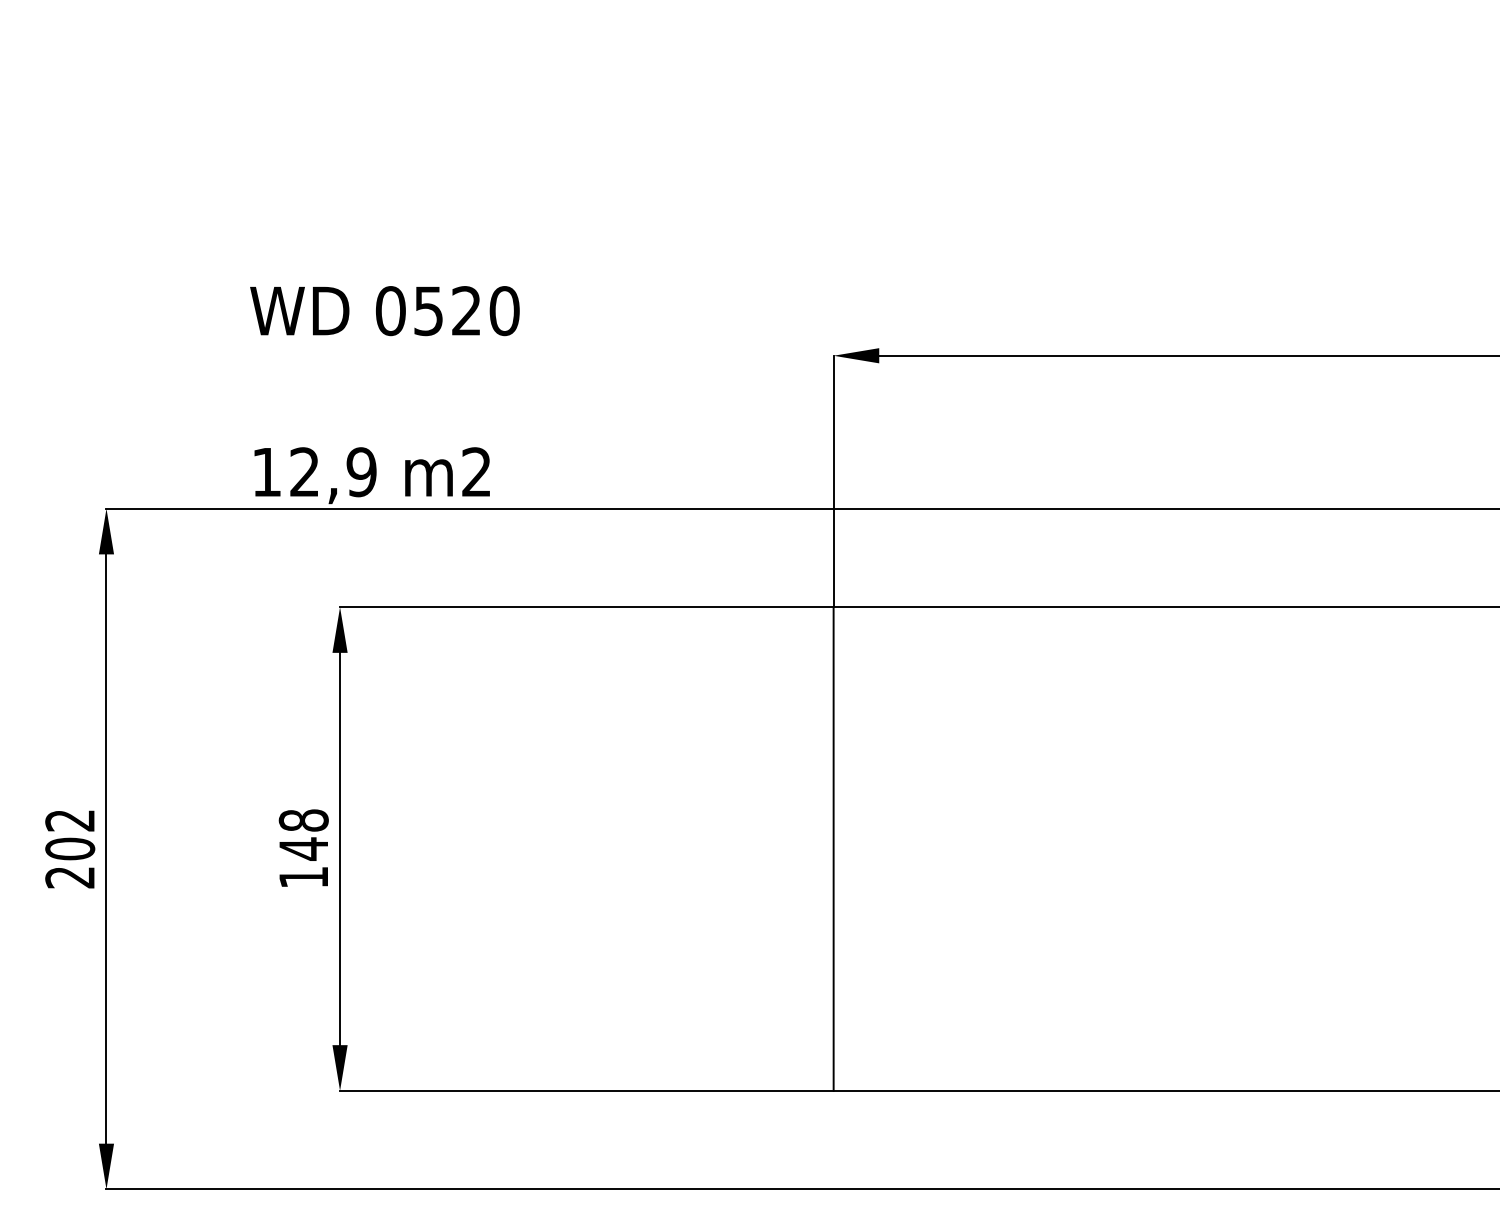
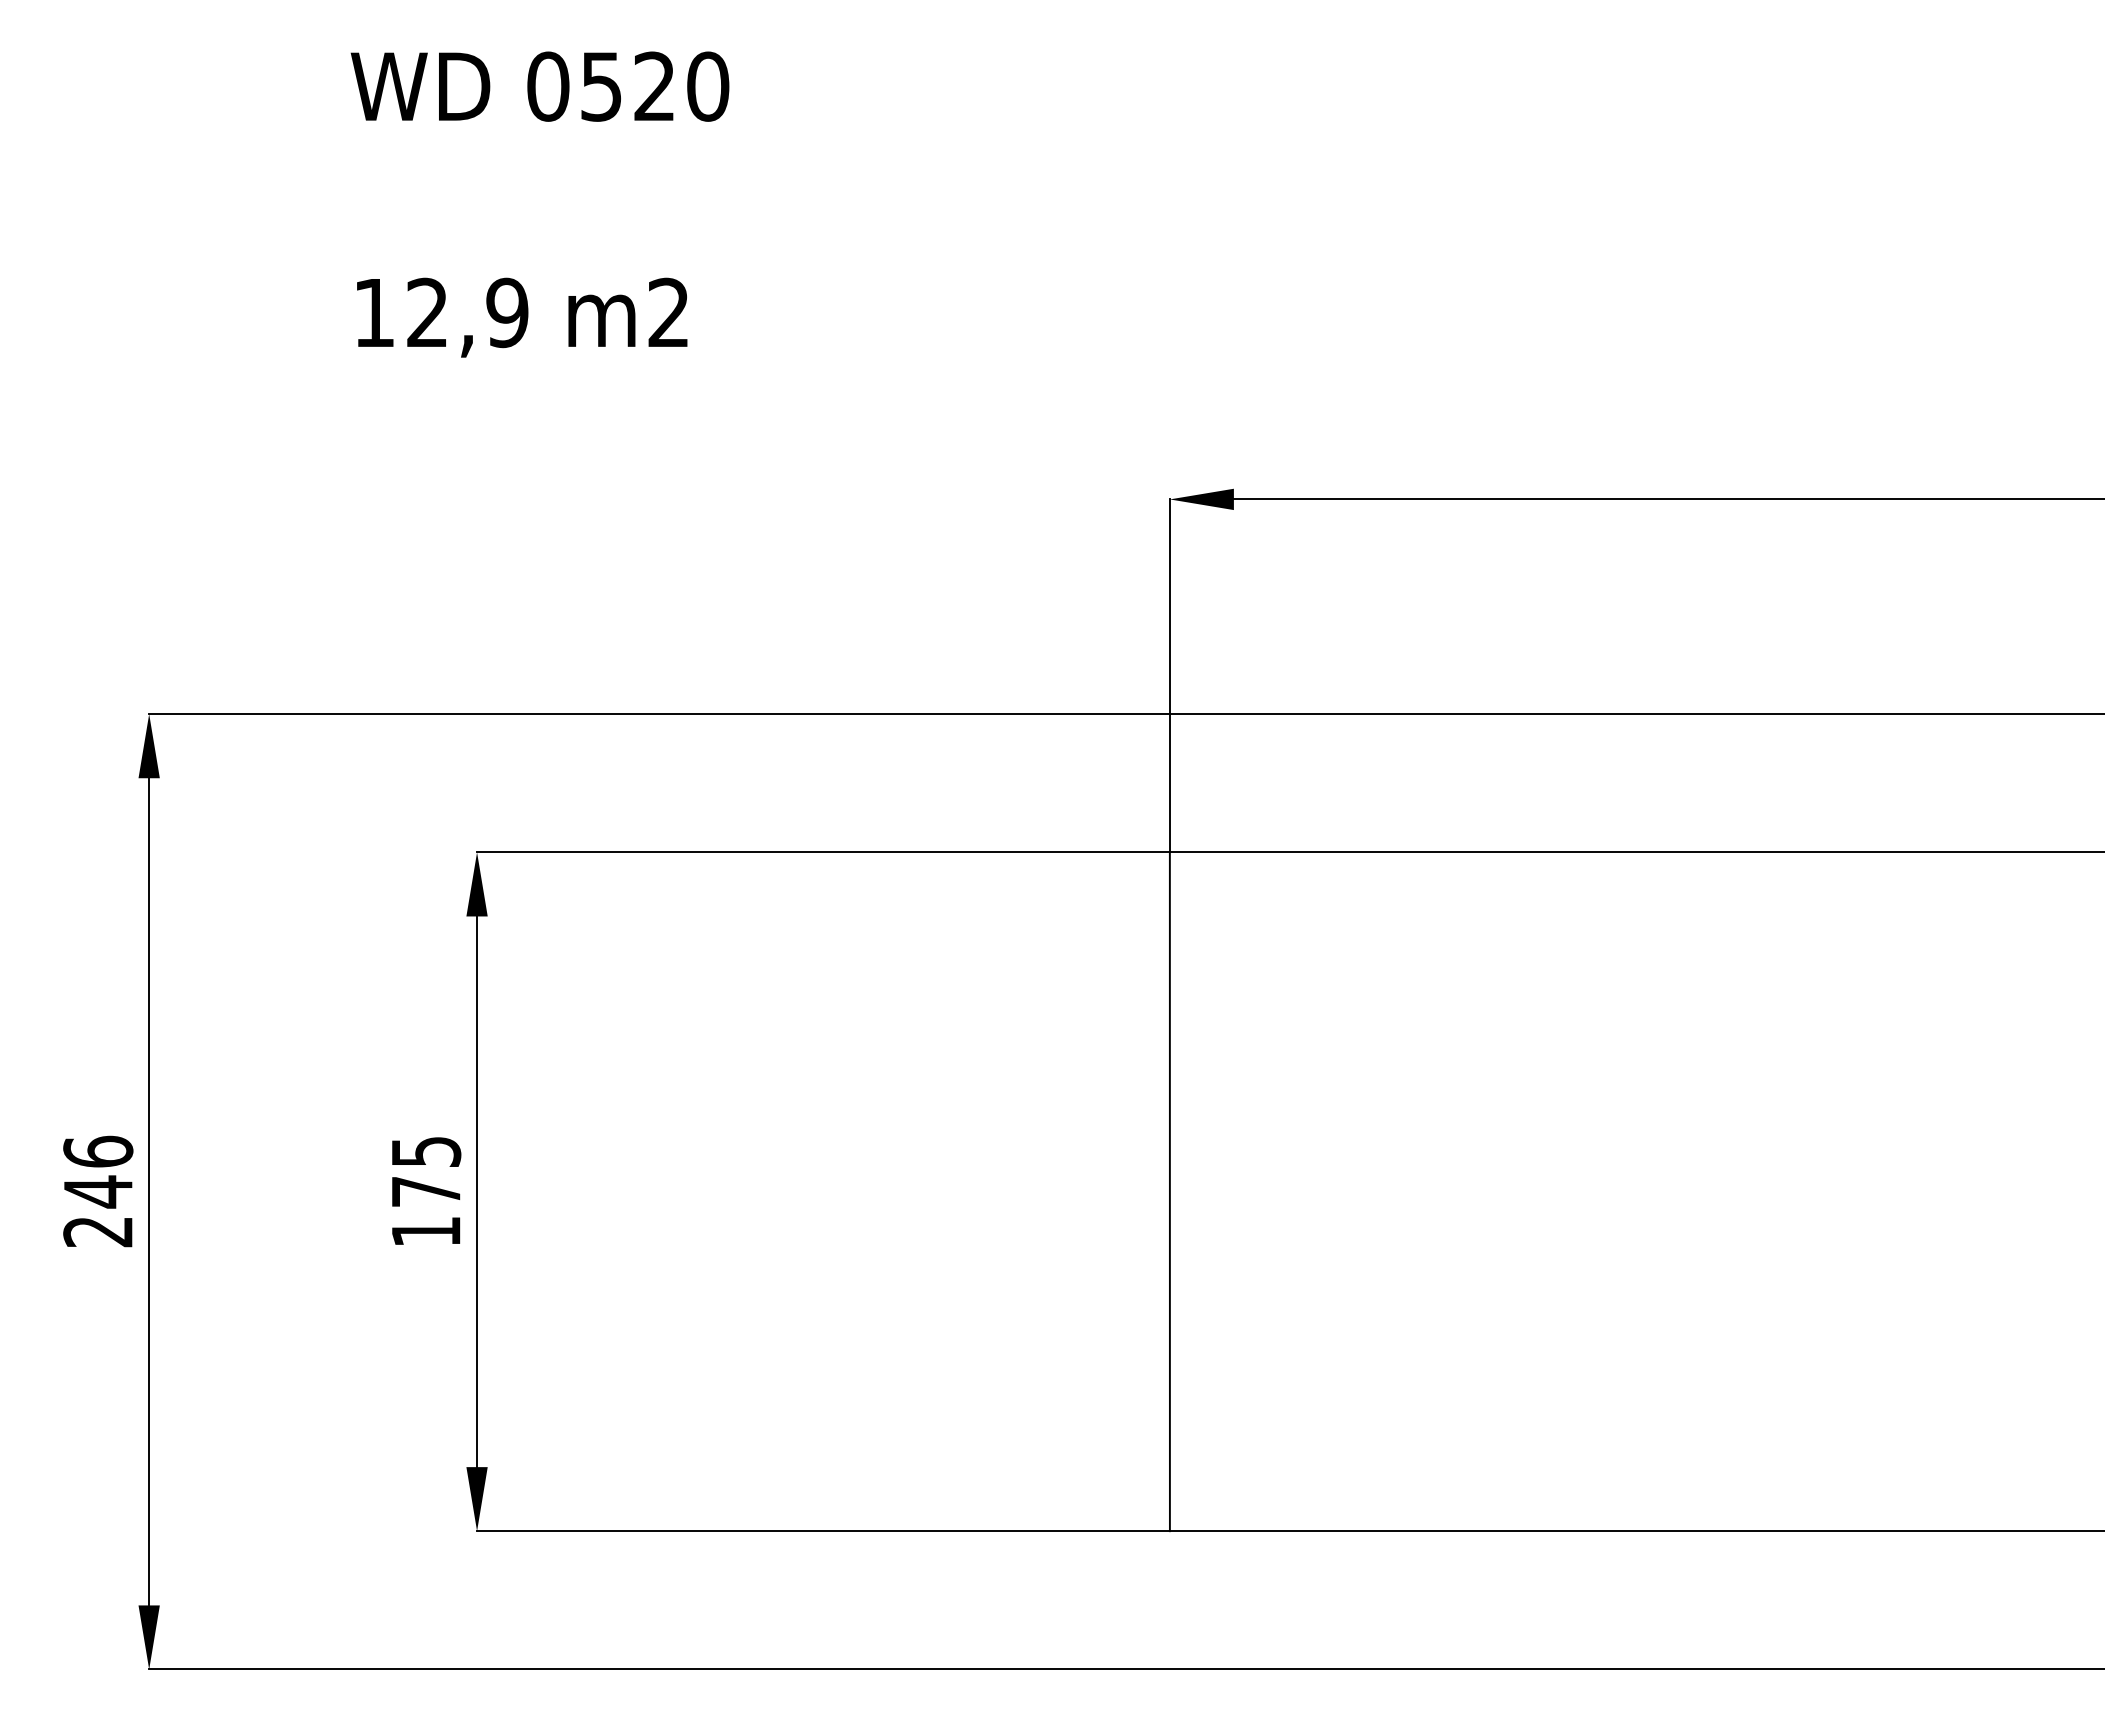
text: (384, 395) -> (539, 204), moved
text: (70, 834) -> (98, 1171), 202 -> 246
text: (304, 835) -> (426, 1172), 148 -> 175

